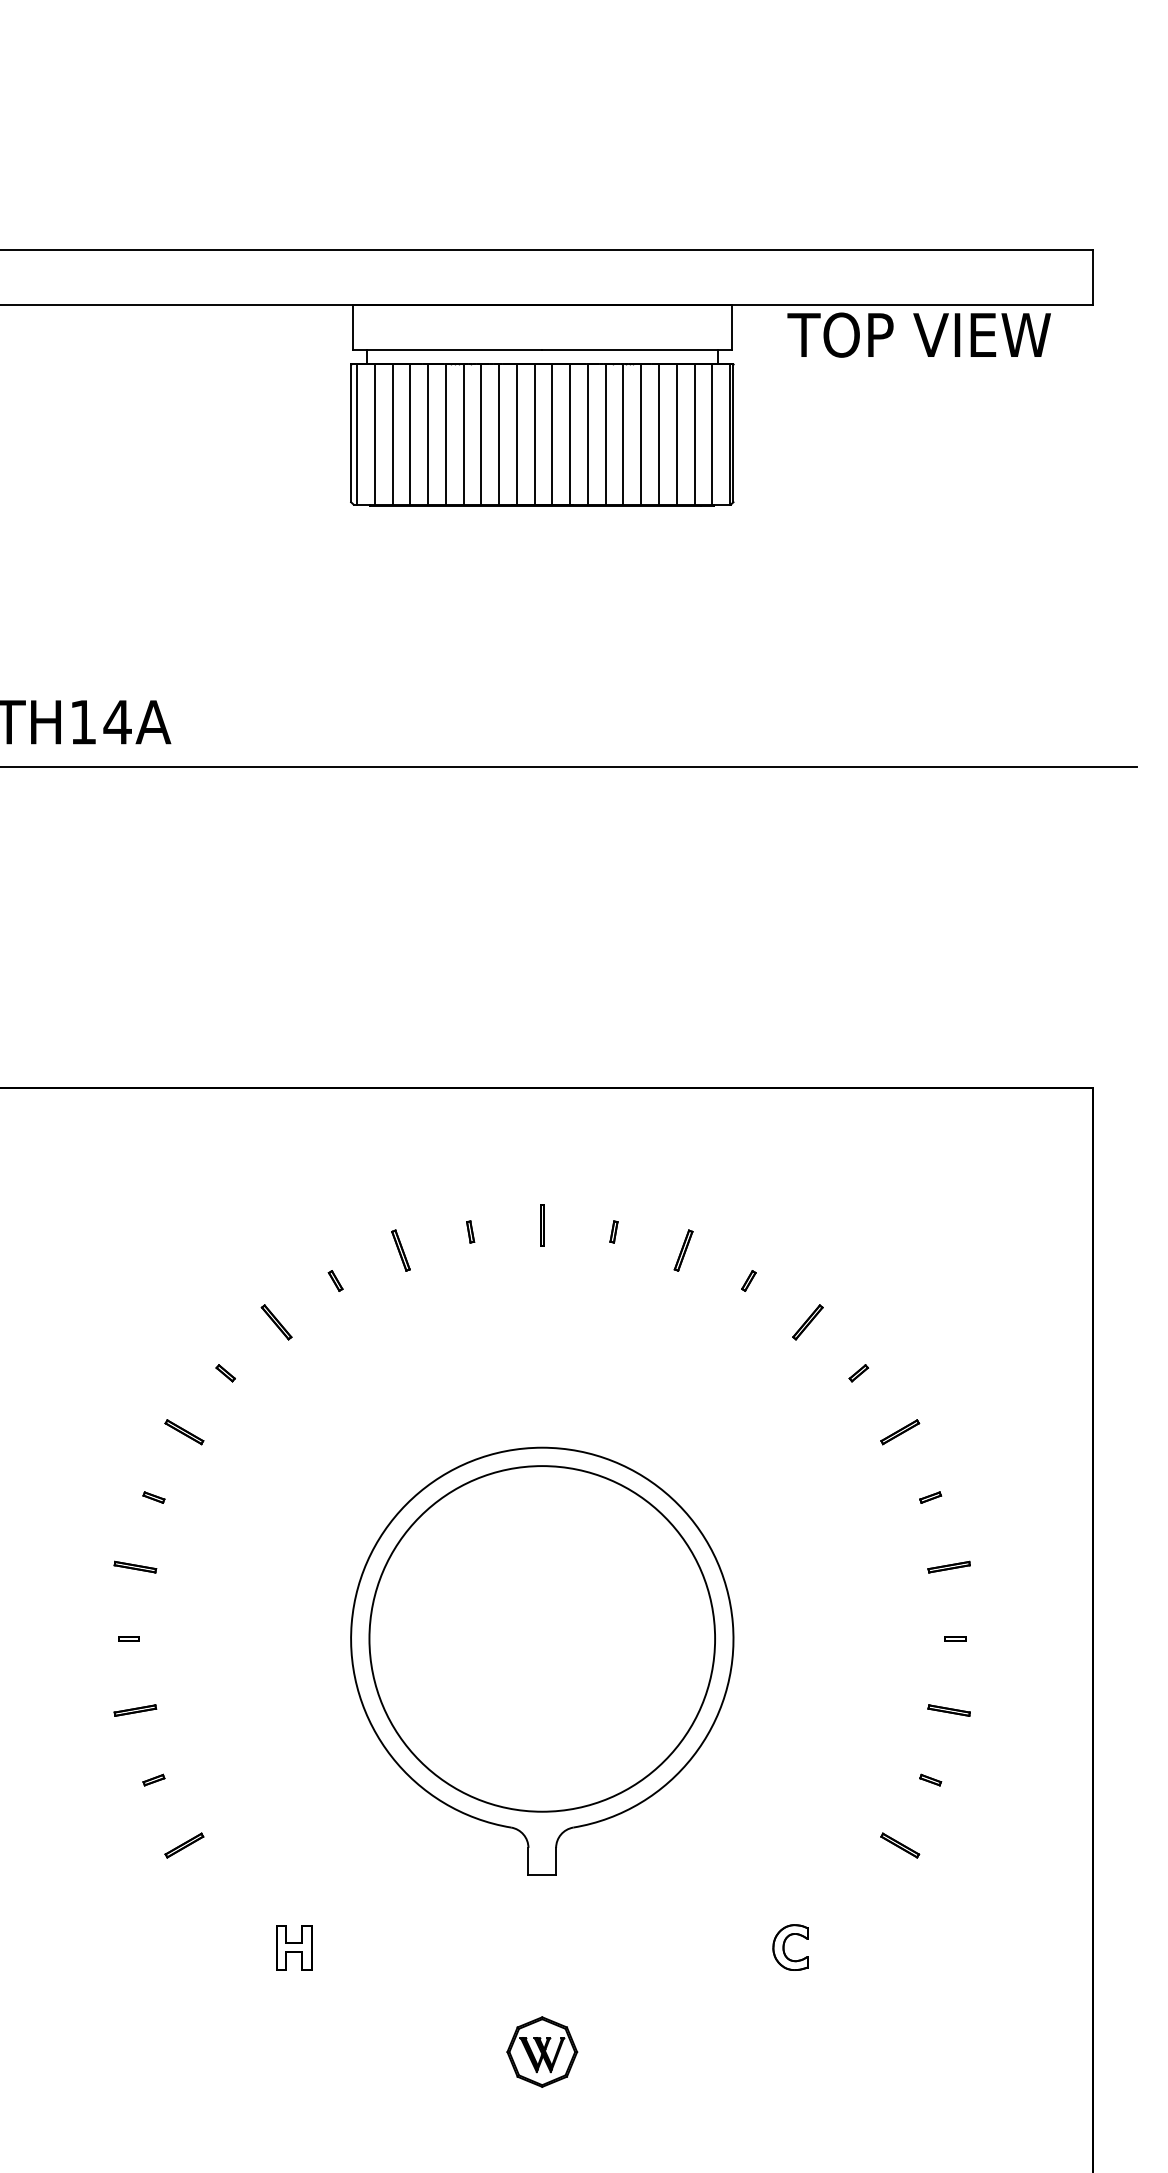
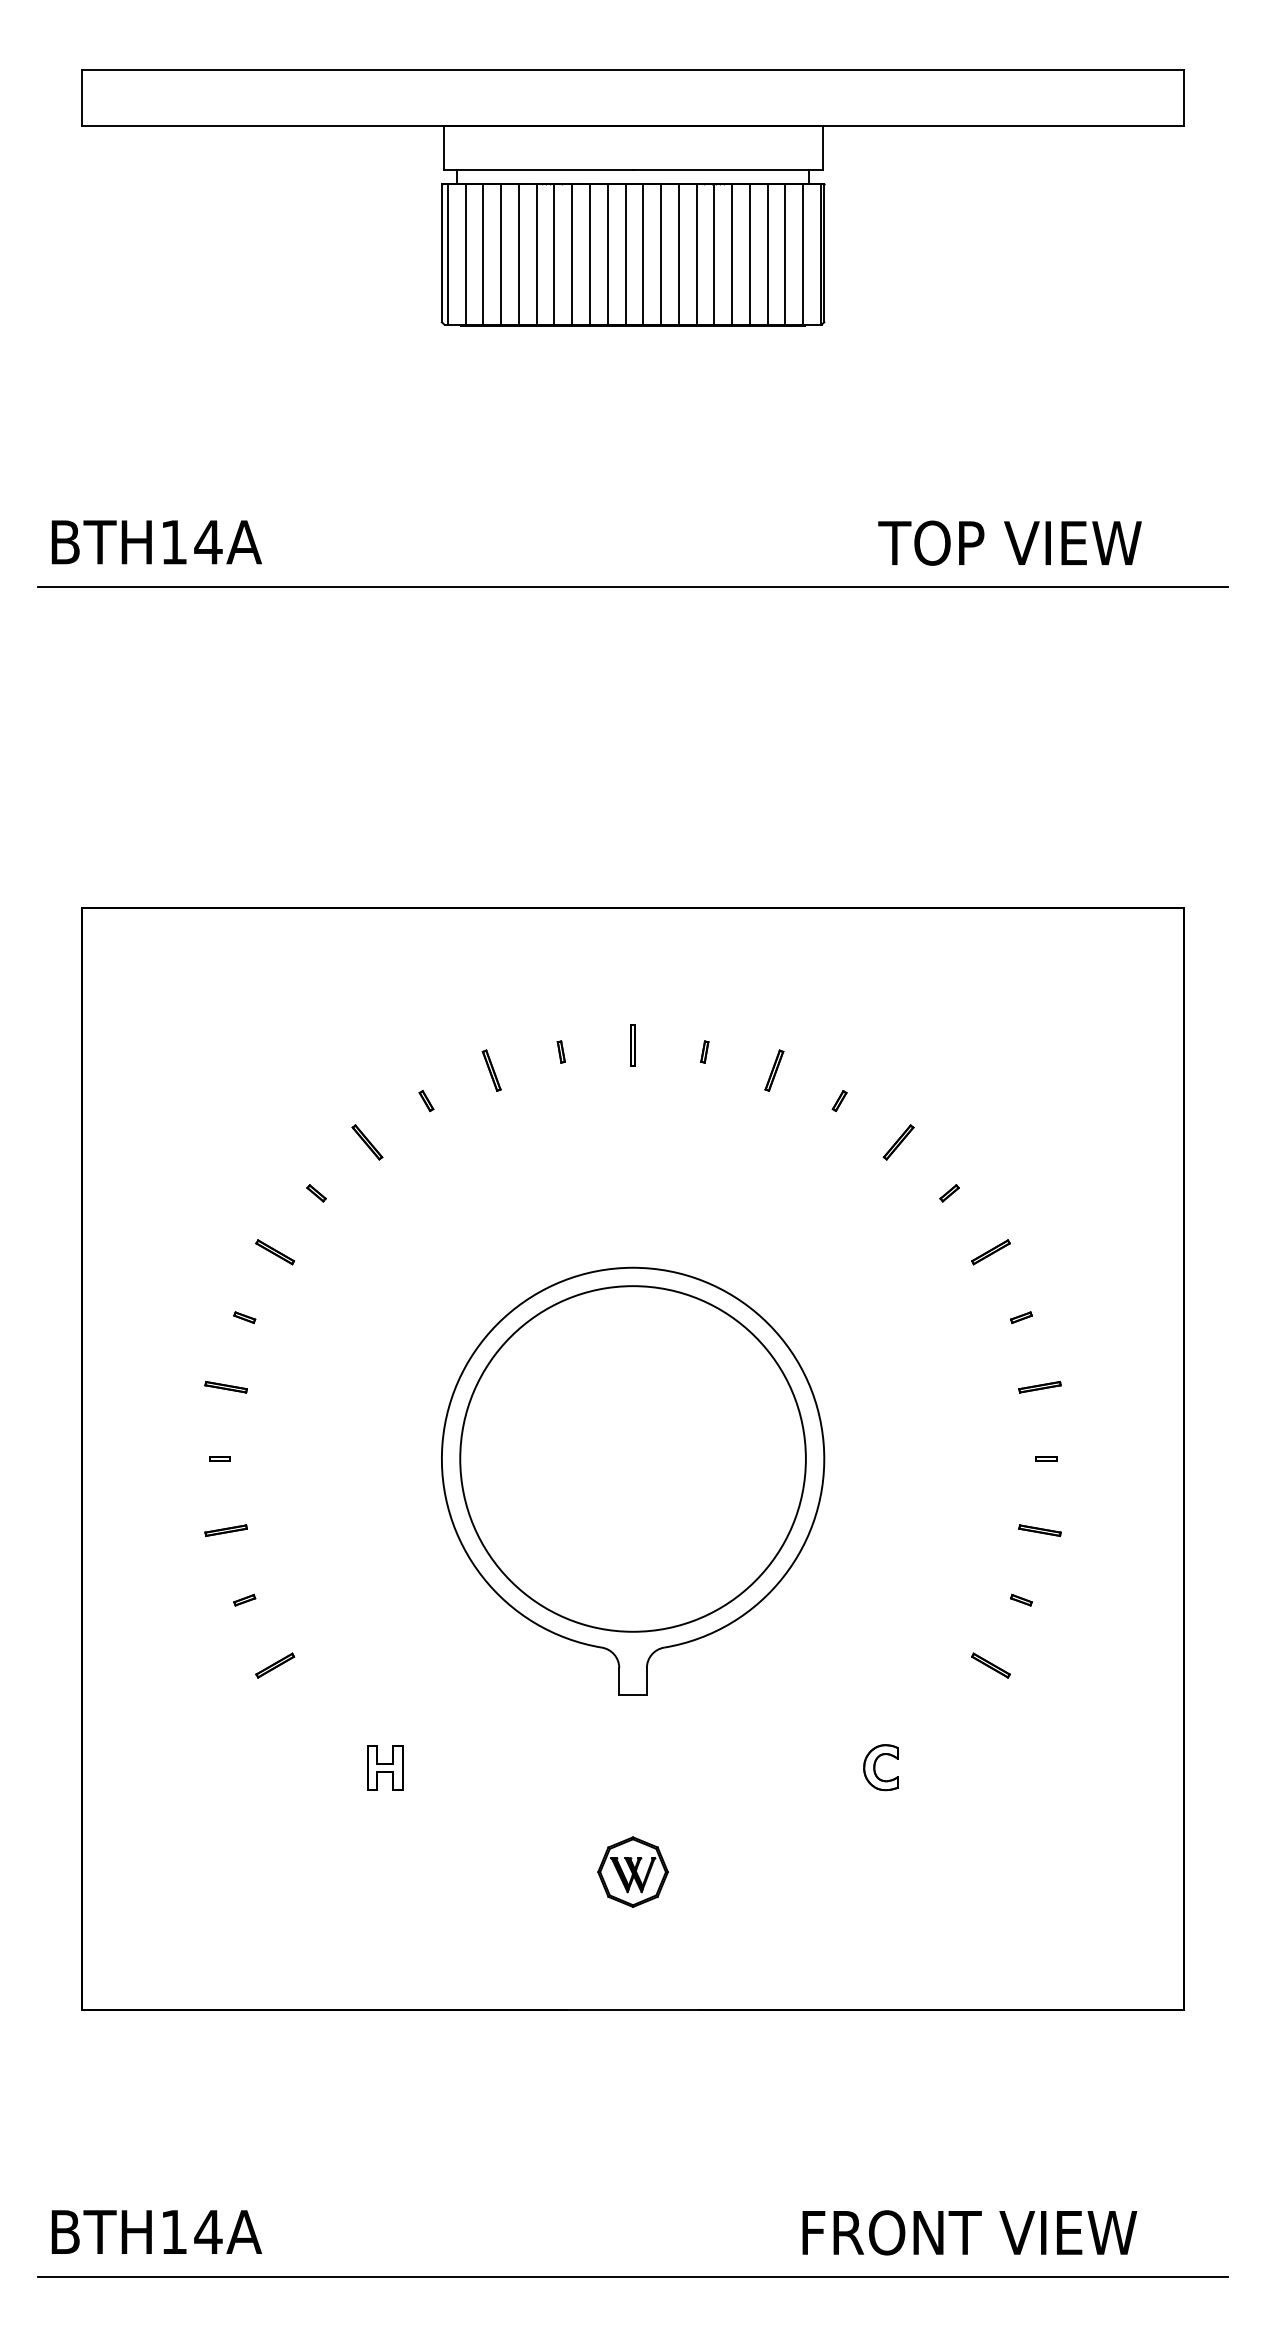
text: (918, 334) -> (1009, 542), moved

